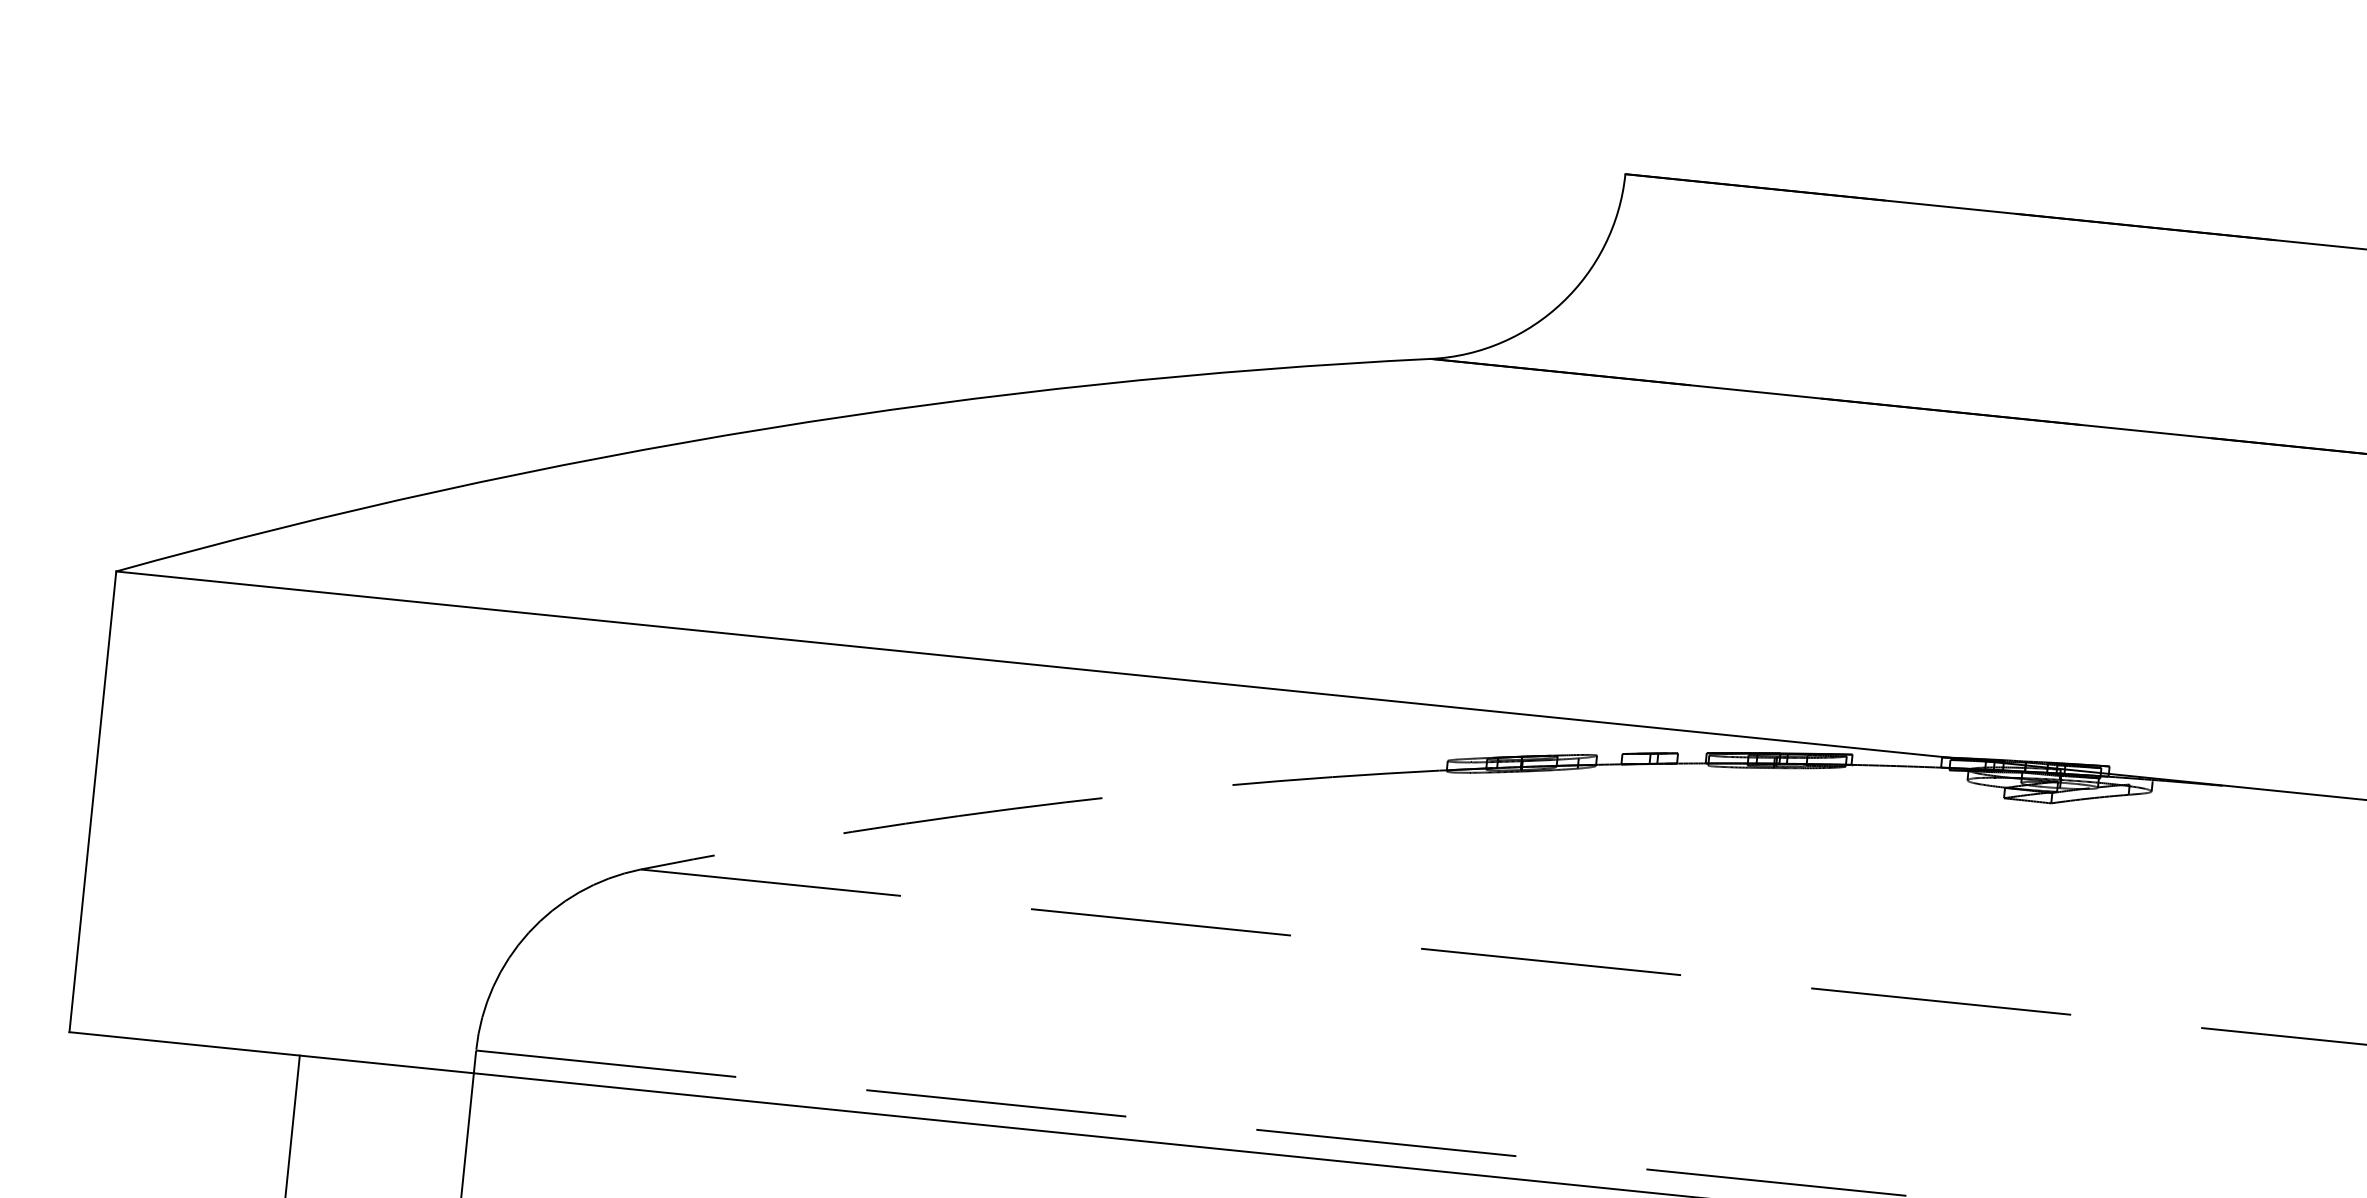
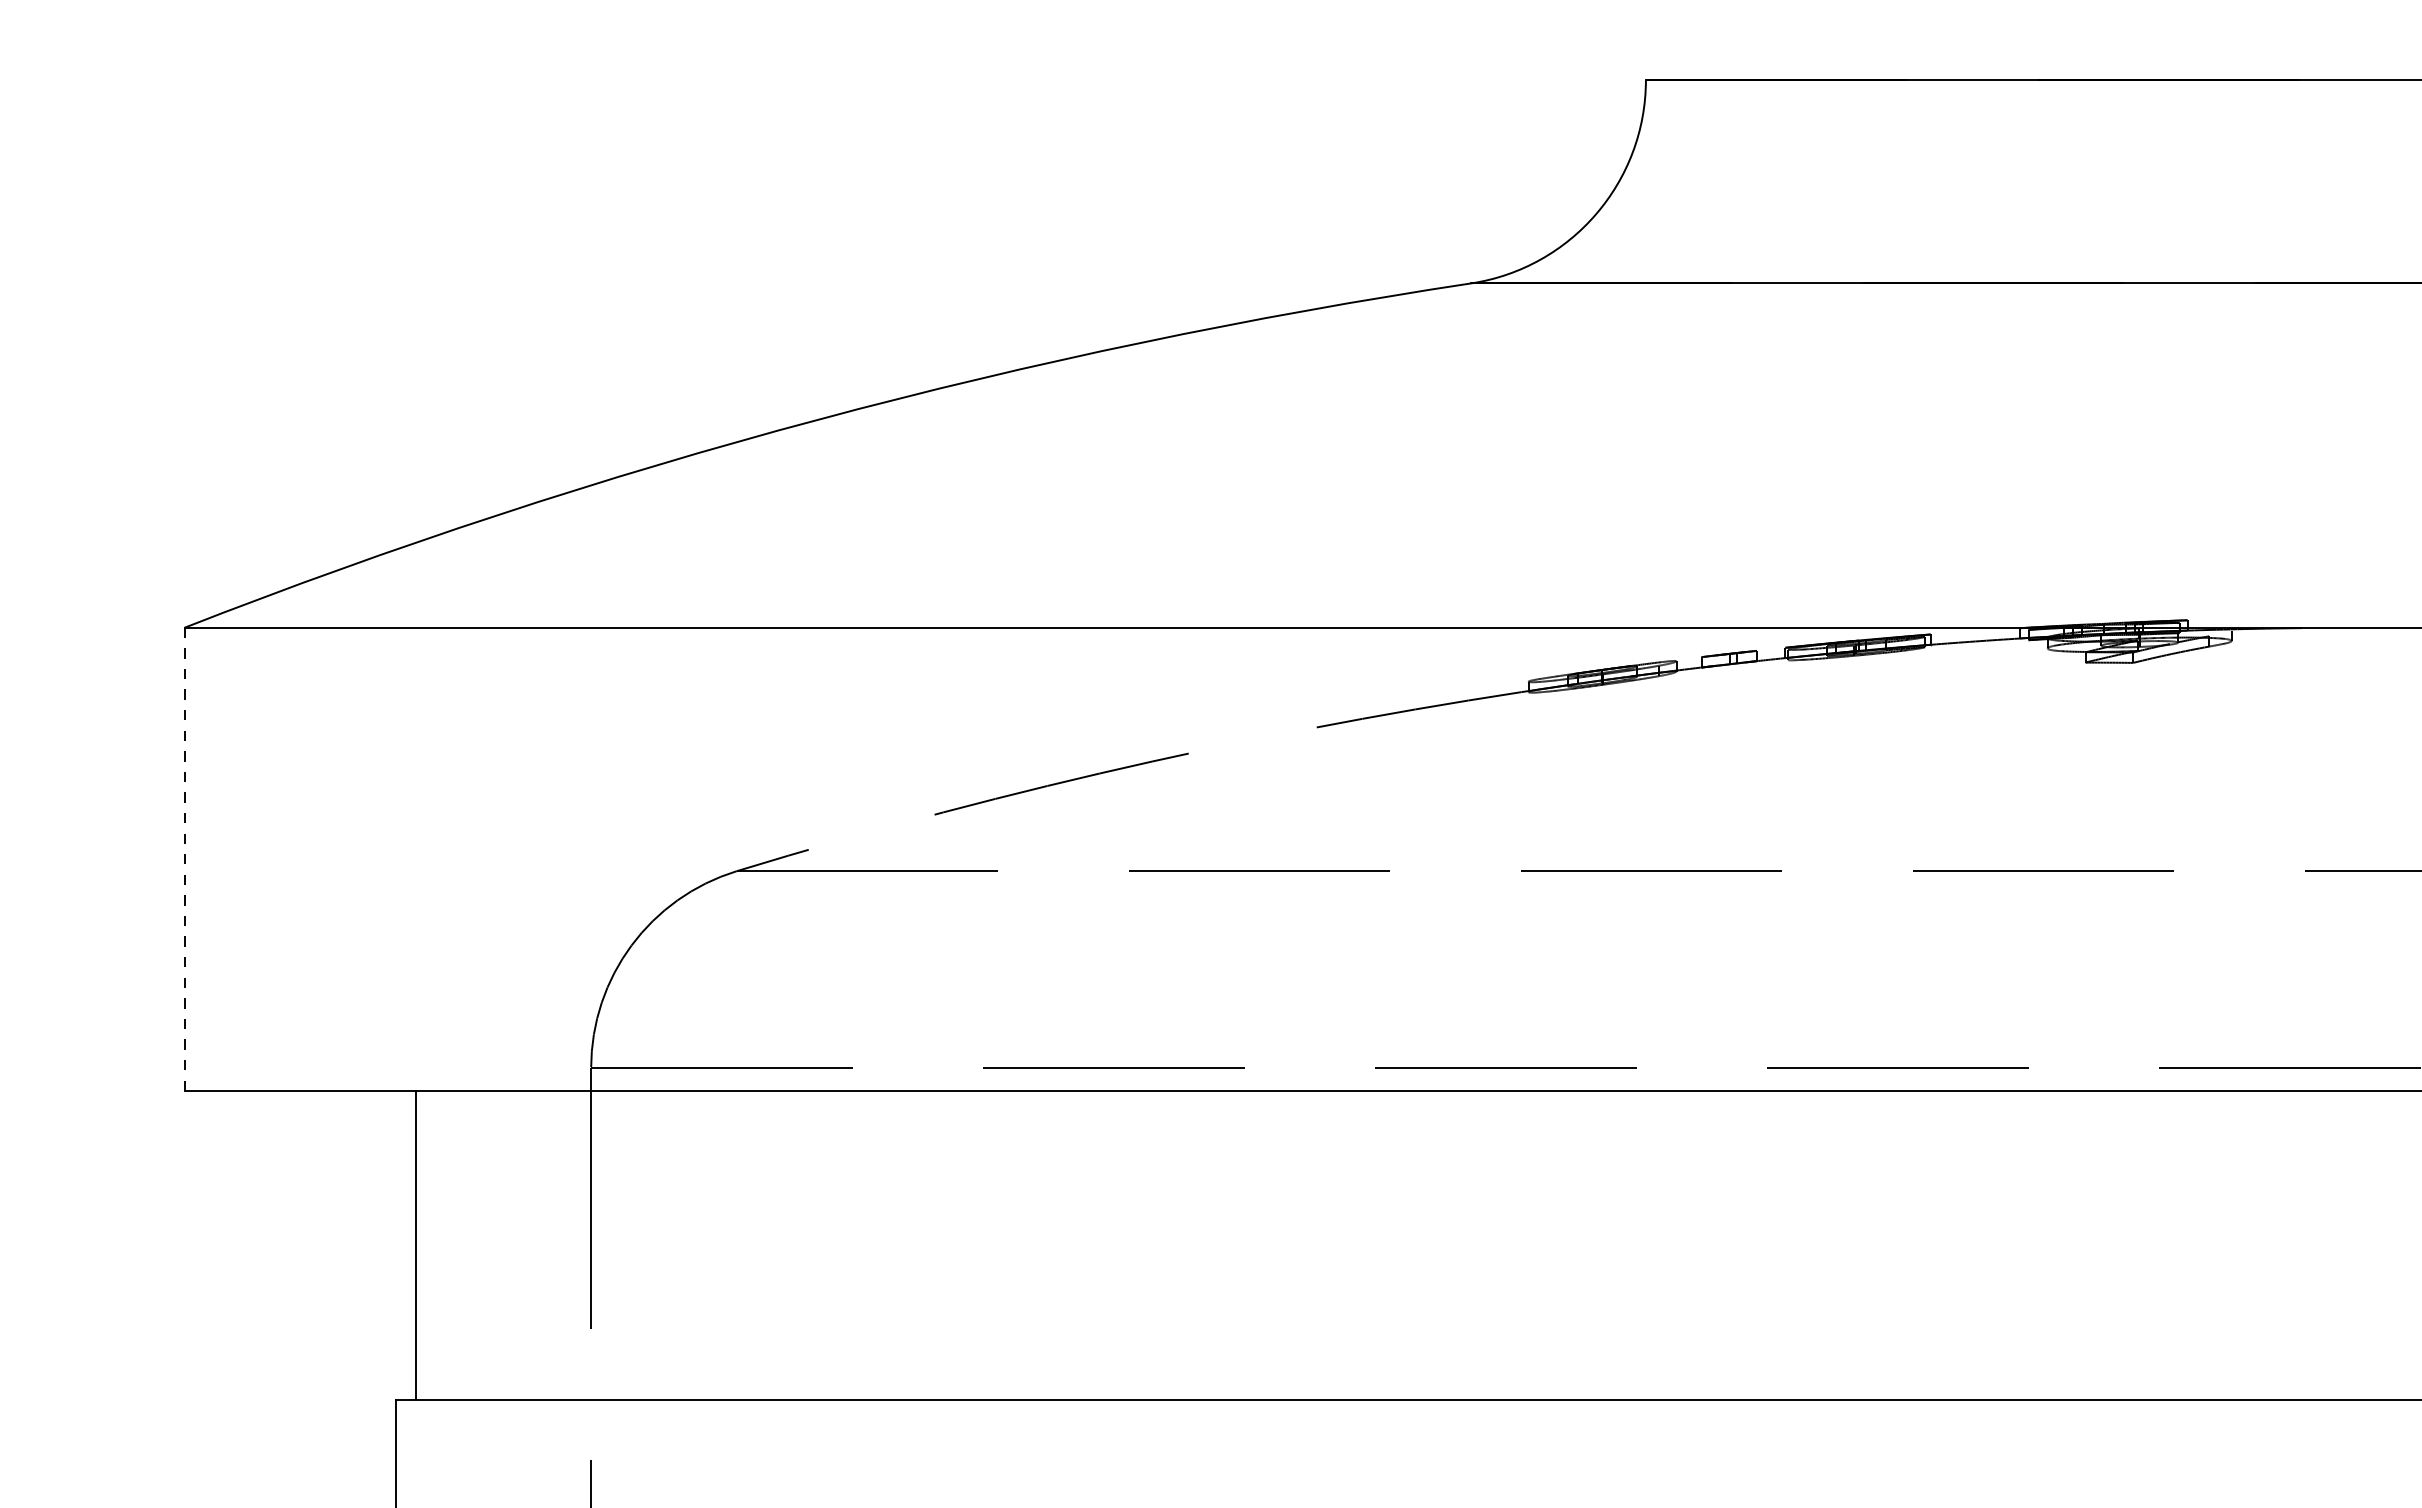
line: (92, 802) -> (184, 859), solid -> dashed

